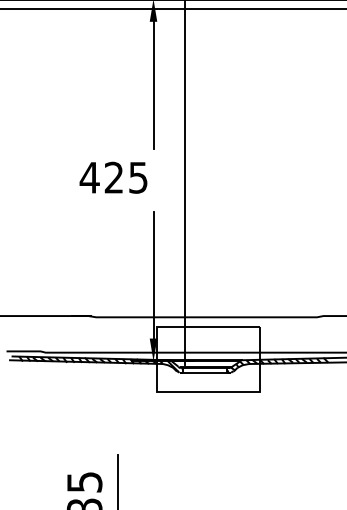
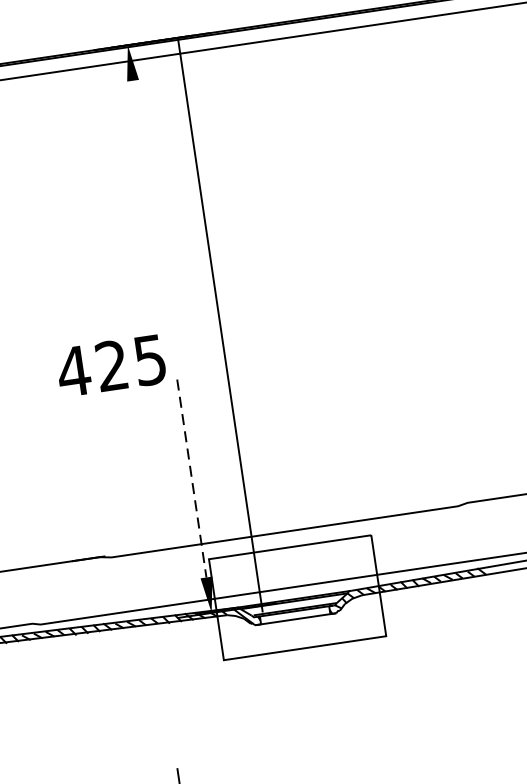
line: (153, 84) -> (147, 179), removed
text: (113, 177) -> (111, 365), moved
line: (153, 275) -> (191, 478), solid -> dashed

